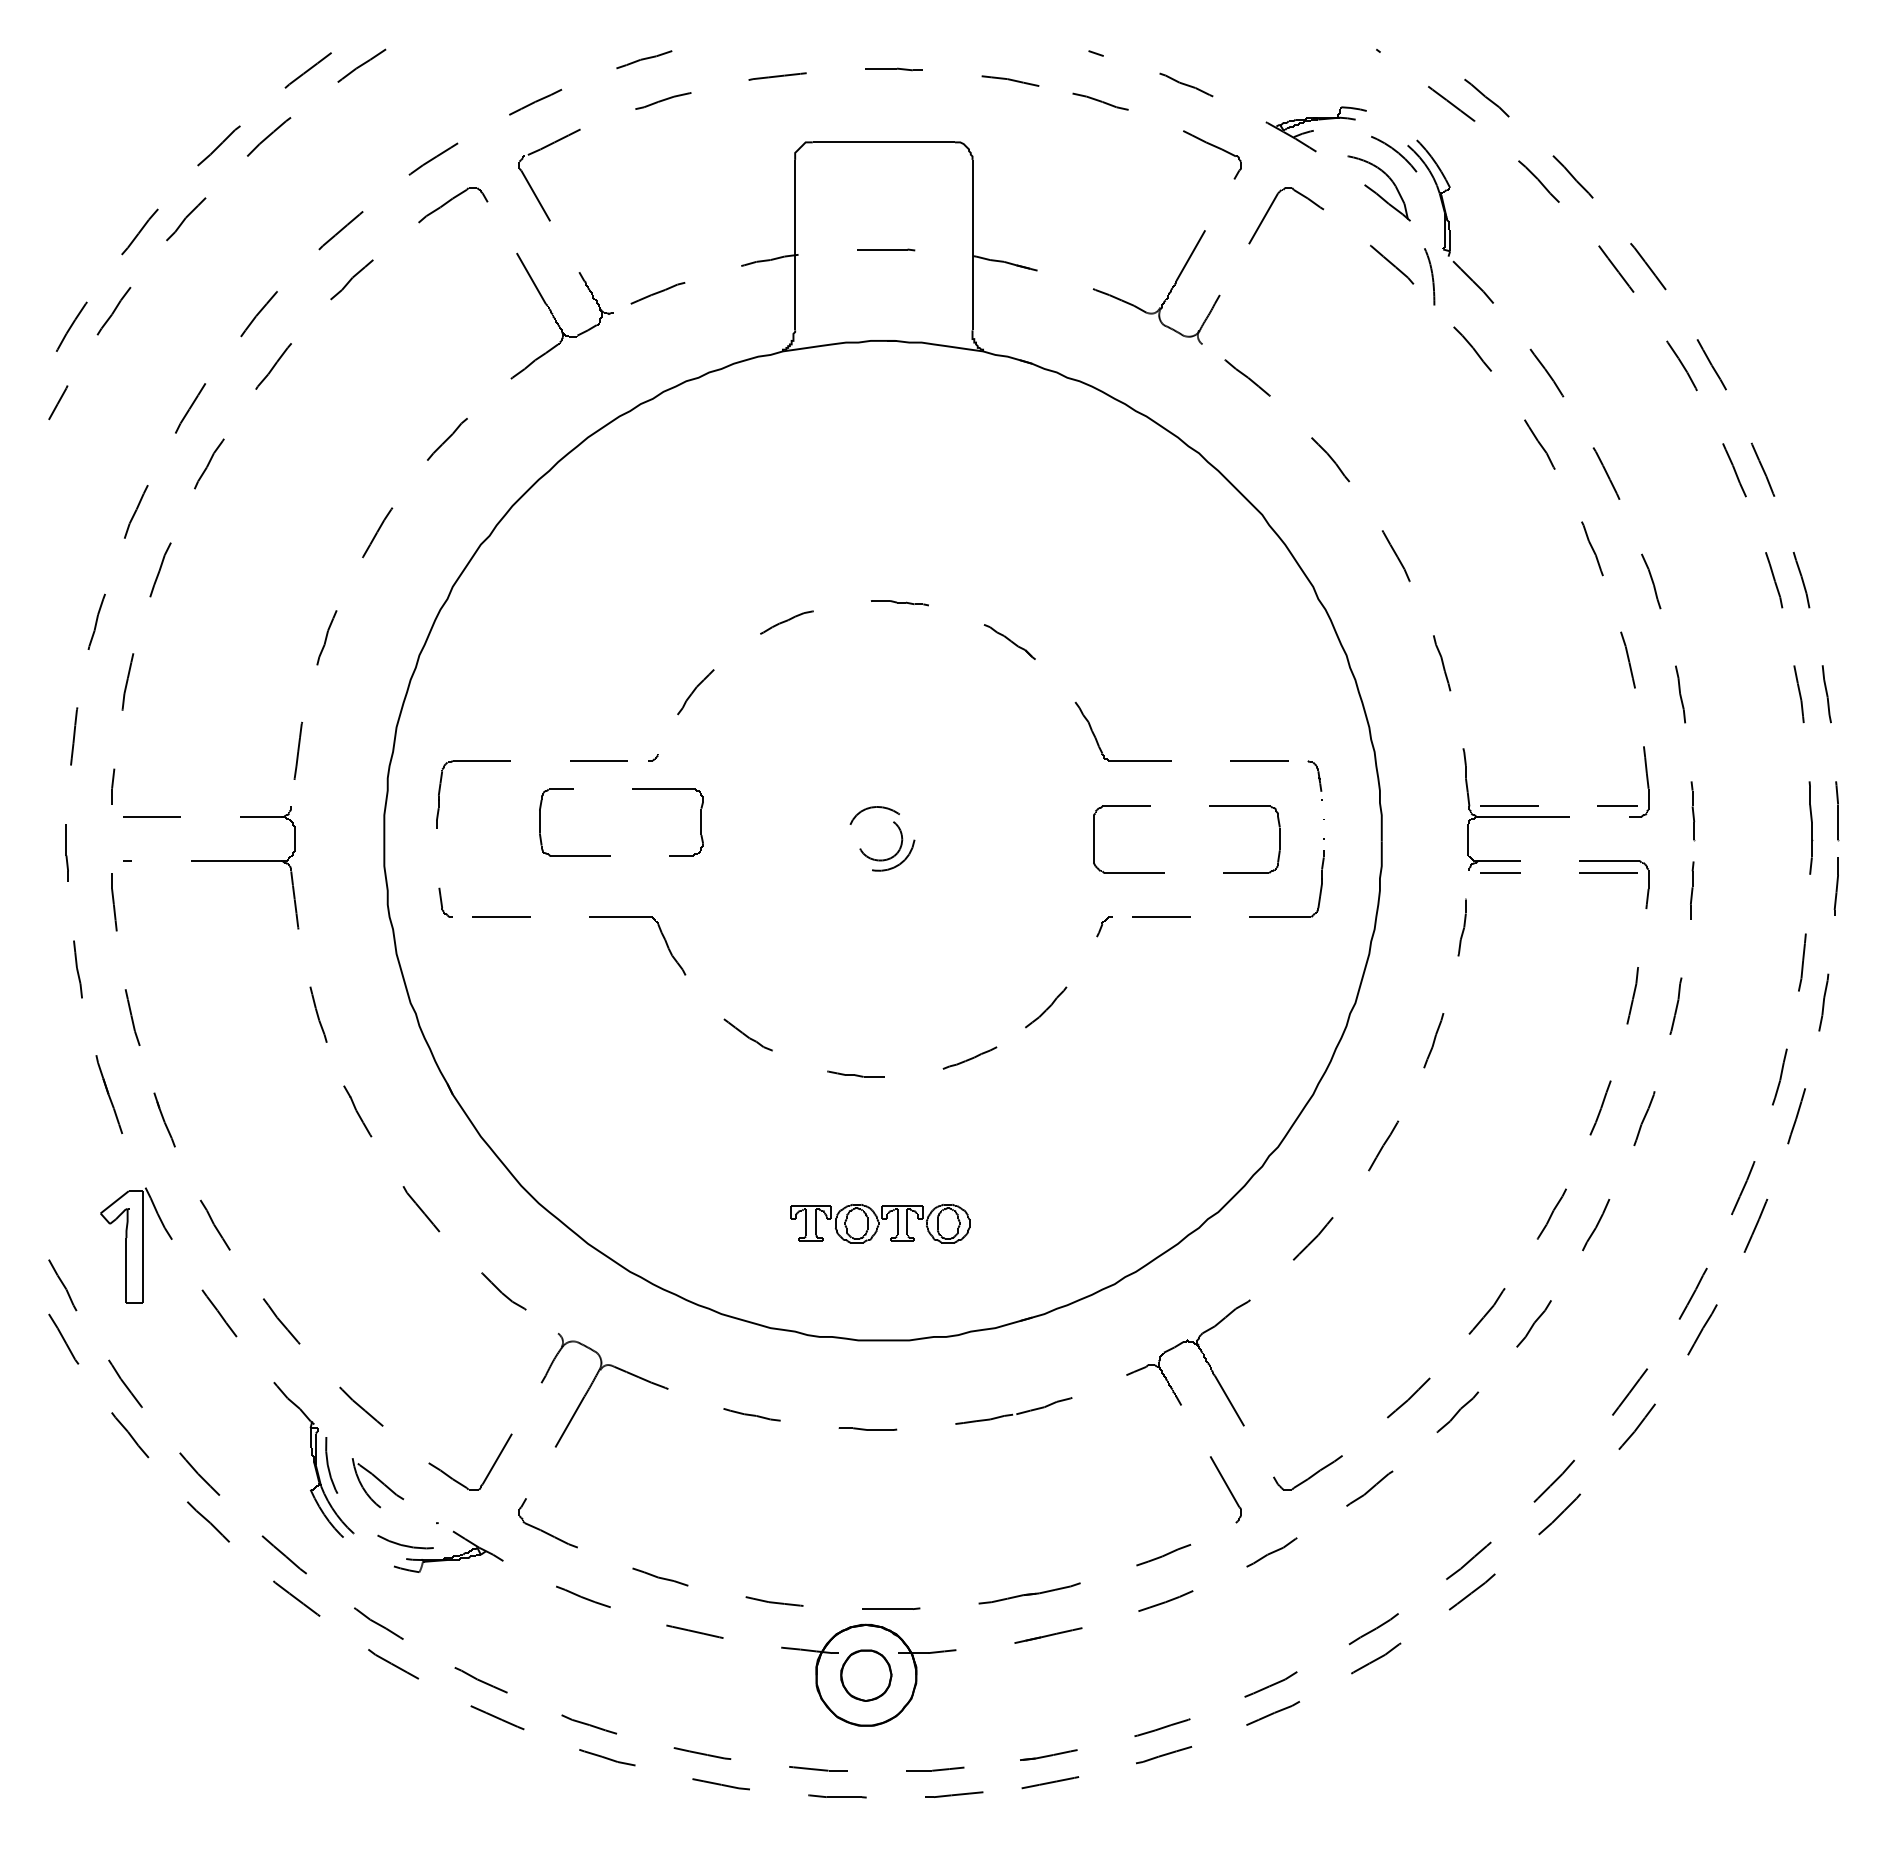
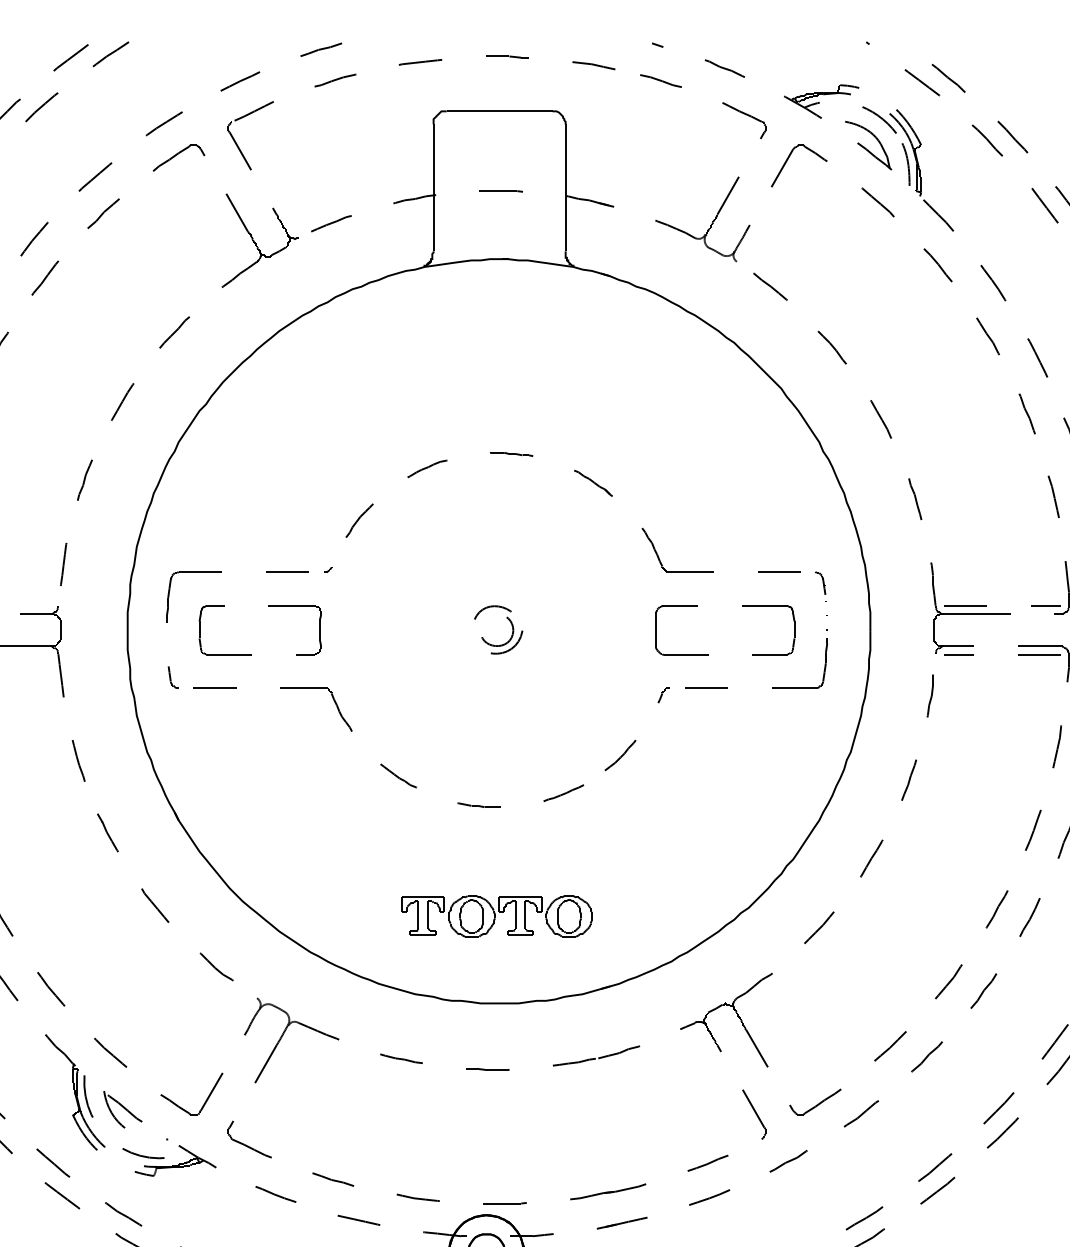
curve: (1431, 276) -> (907, 164), moved
part: (632, 789) -> (268, 605), moved
part: (880, 1223) -> (497, 916), size x1.43

